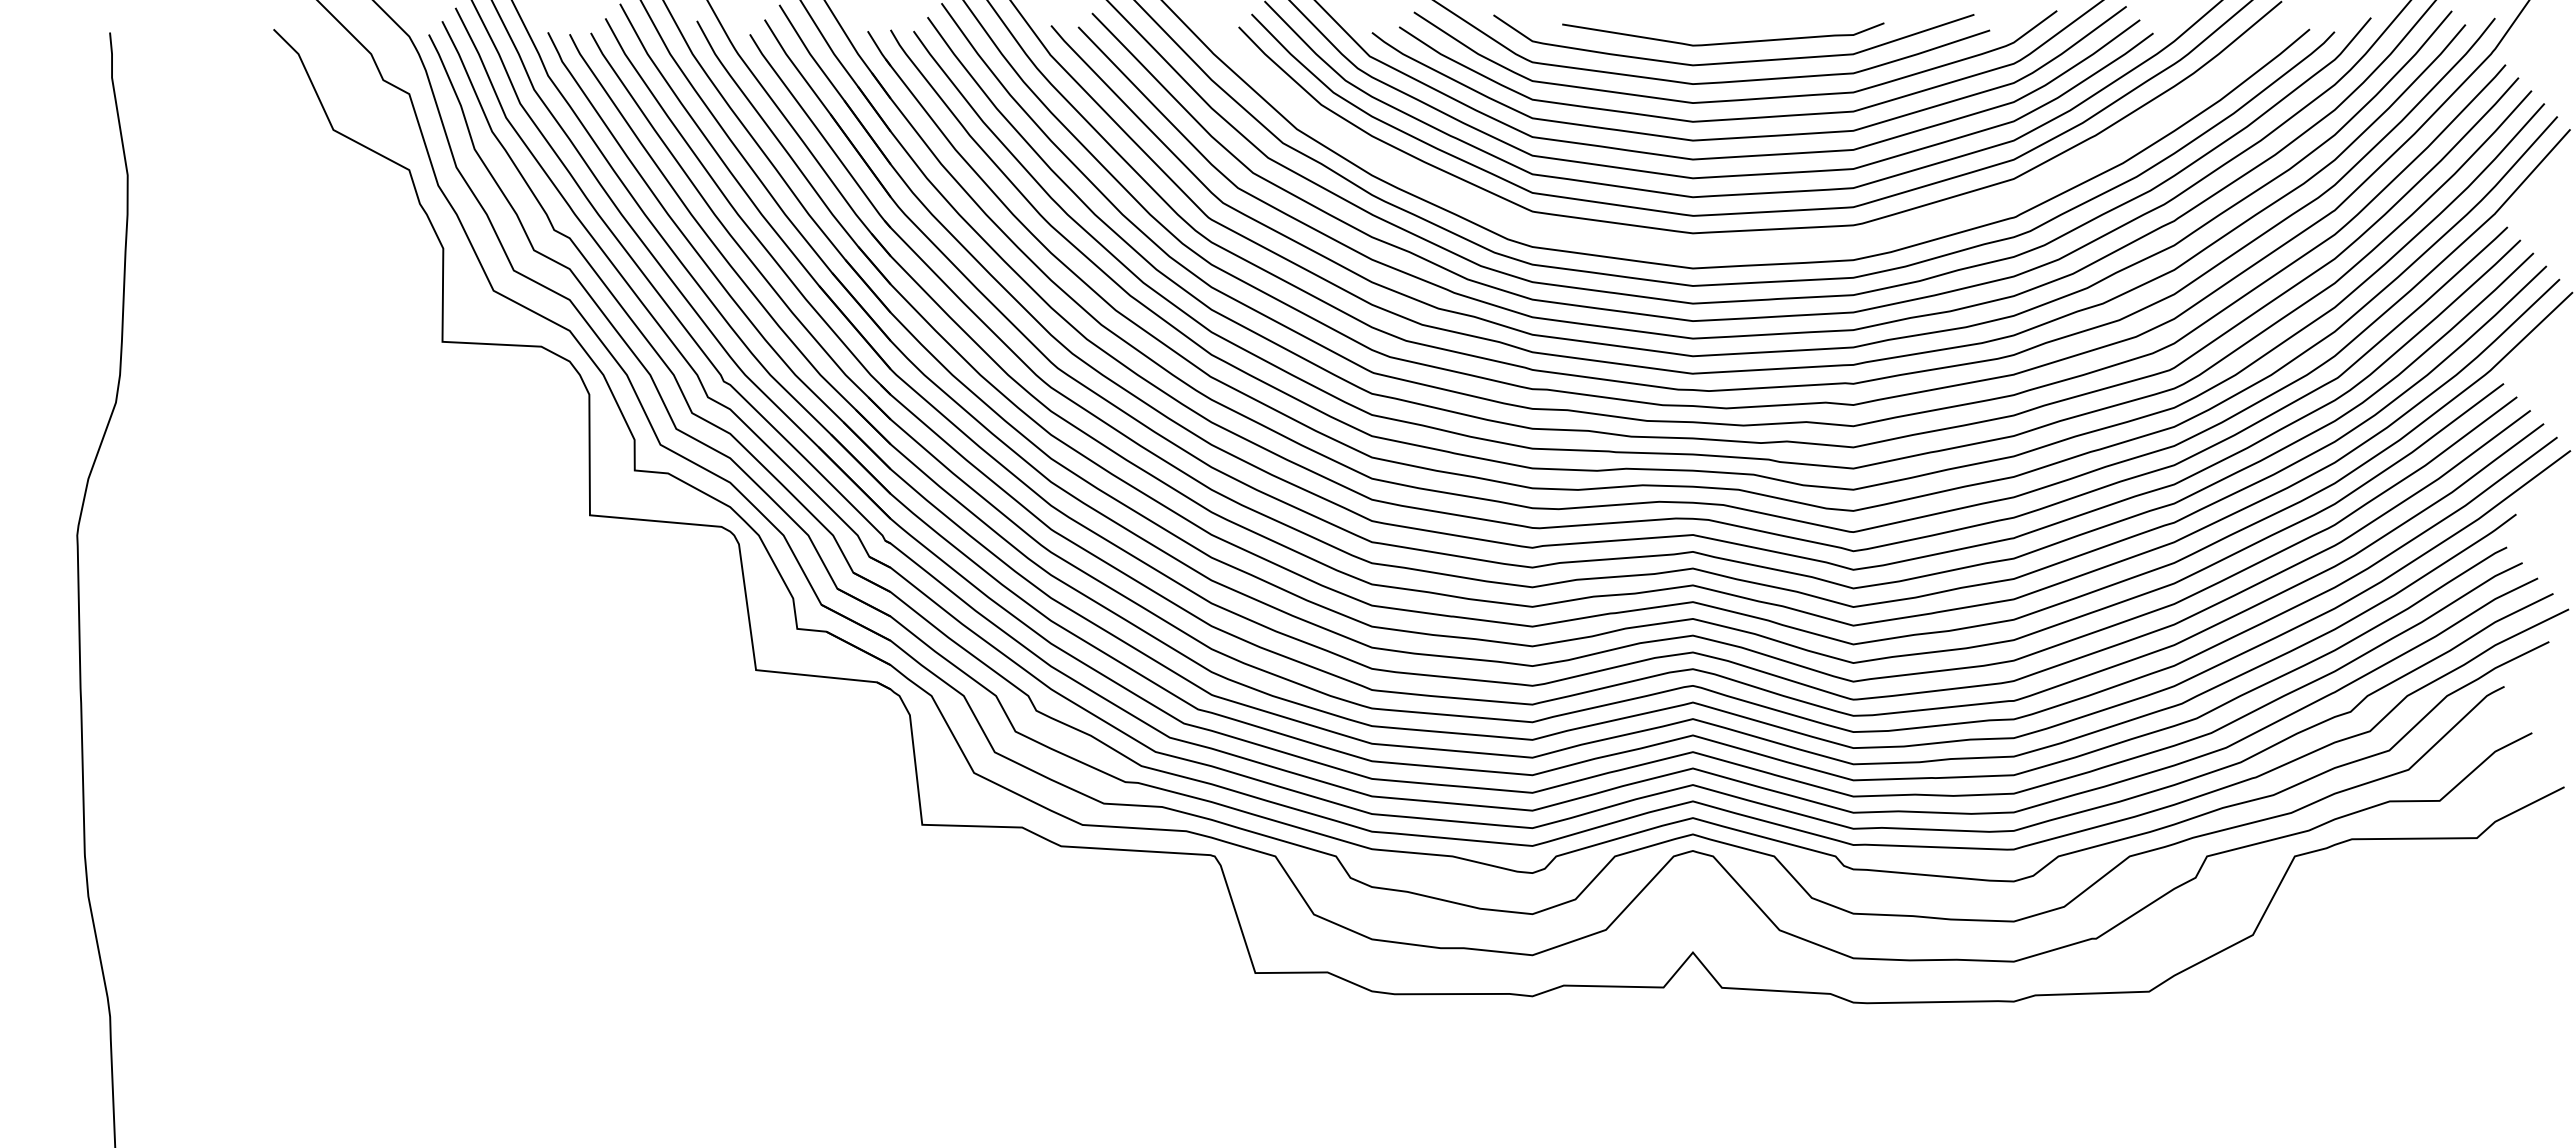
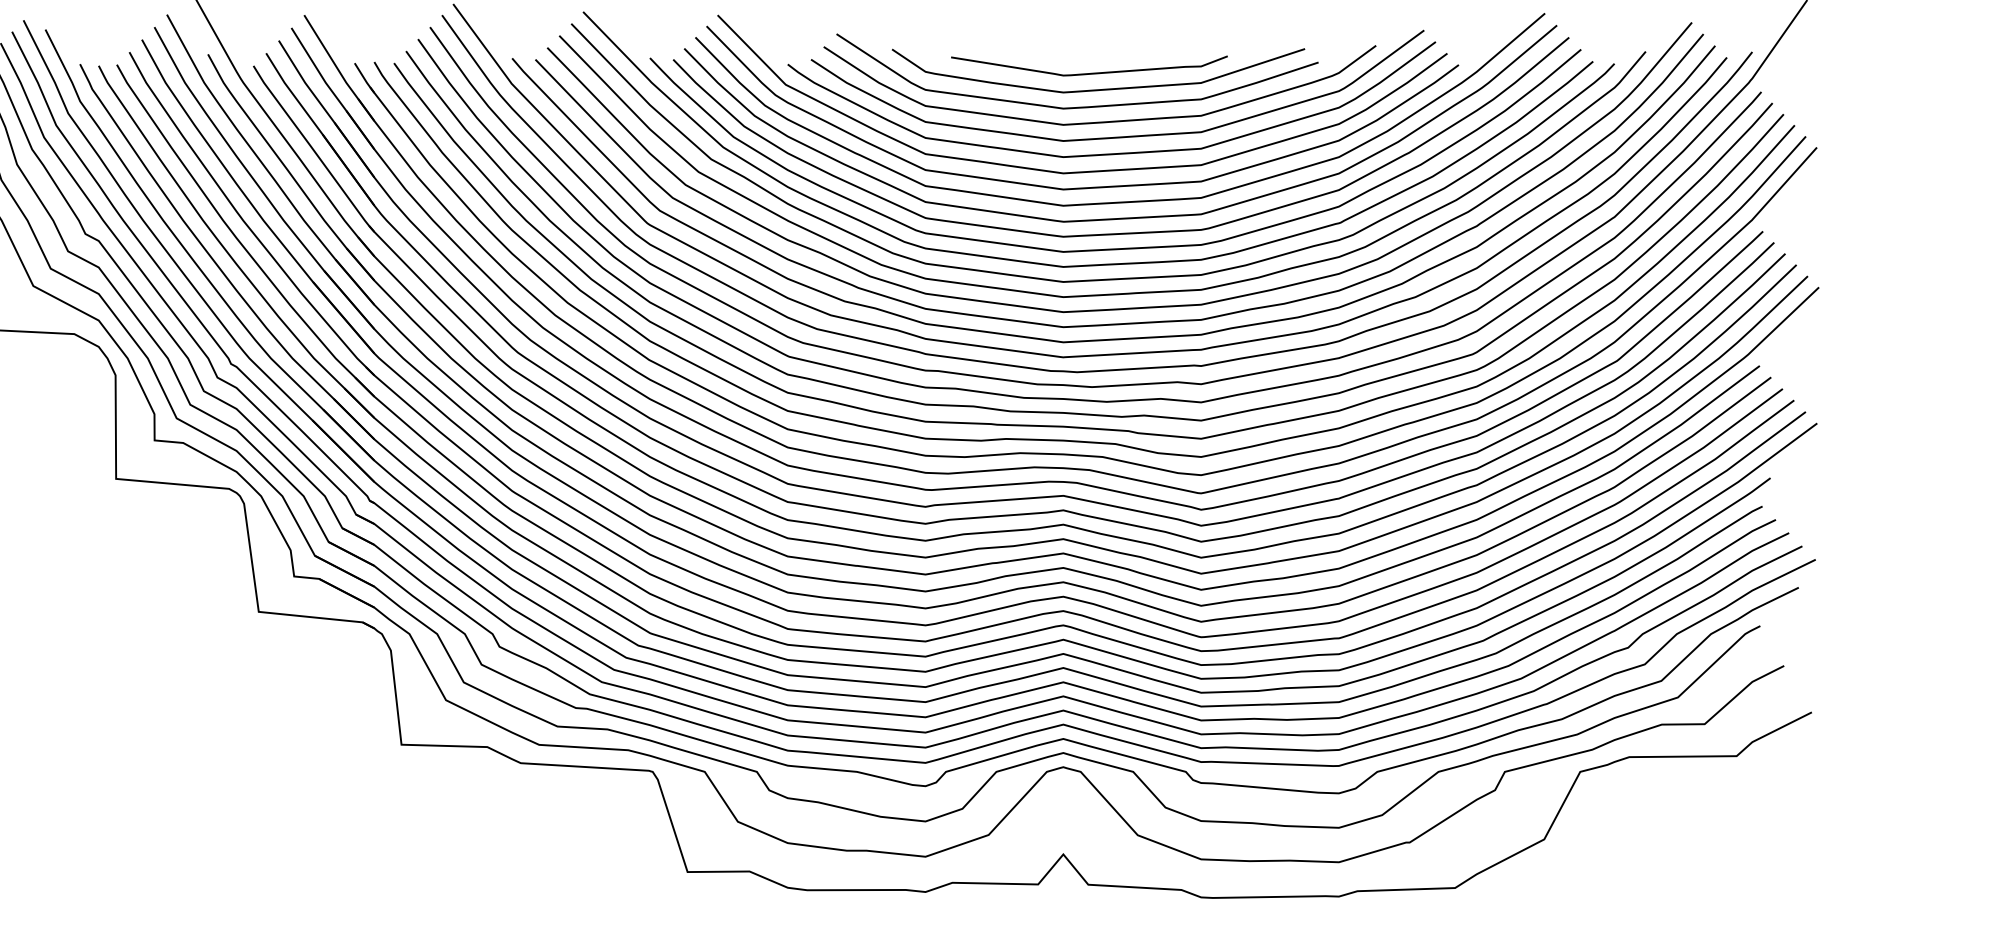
curve: (1756, 246) -> (1117, 248), added

